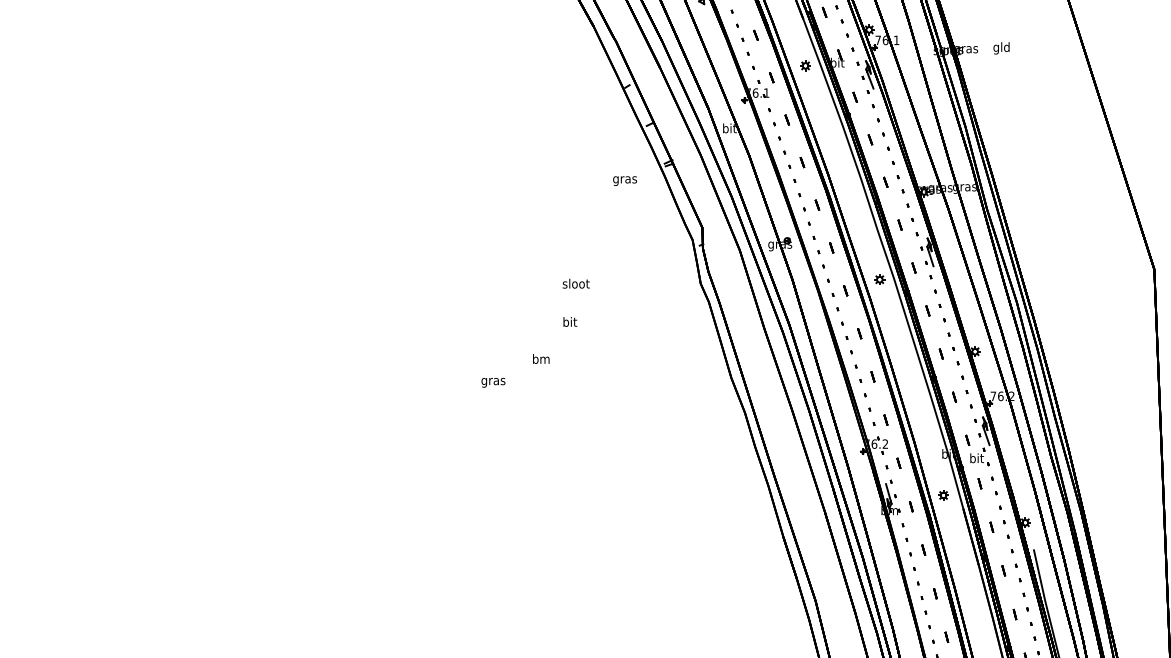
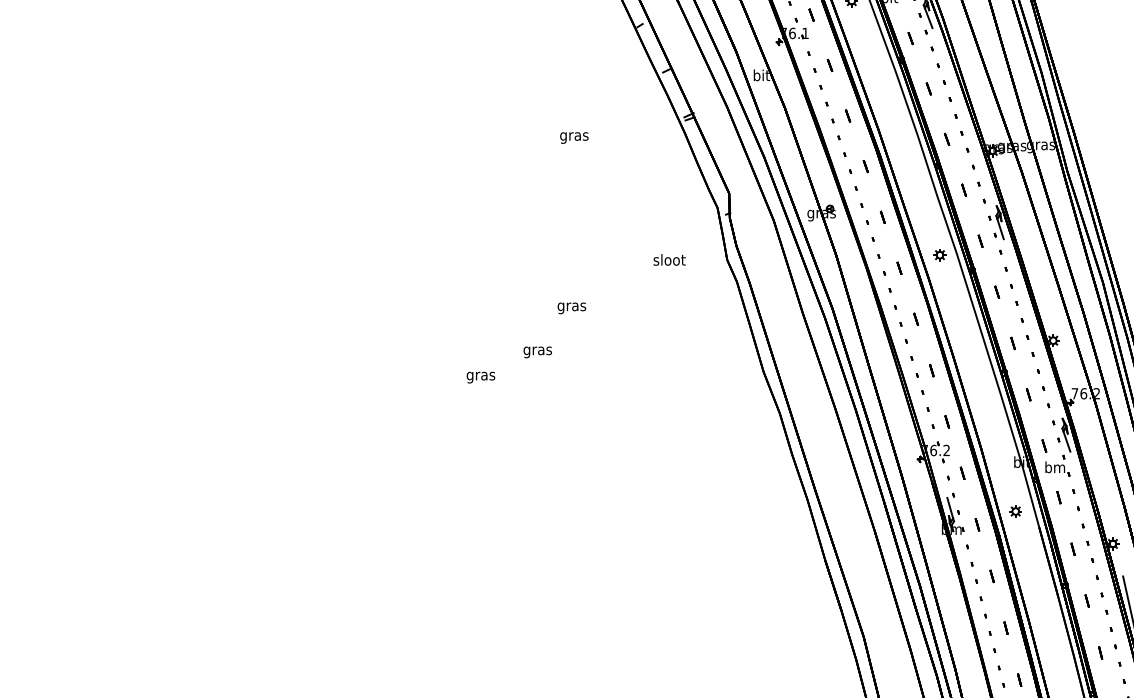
text: (624, 180) -> (573, 137), moved
text: (575, 283) -> (668, 259), moved
text: (569, 323) -> (571, 307), bit -> gras
text: (541, 360) -> (538, 351), bm -> gras
text: (976, 458) -> (1054, 467), bit -> bm

